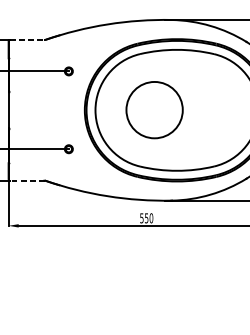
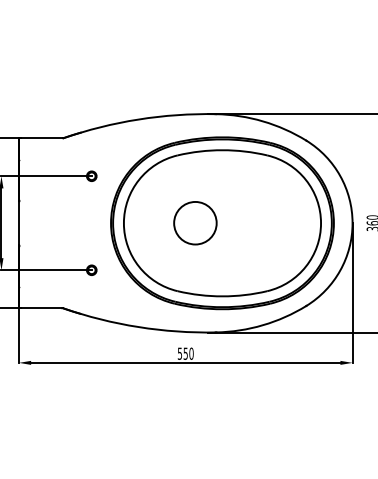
line: (28, 40) -> (42, 138), dashed -> solid
circle: (154, 110) -> (195, 223), size x0.62
line: (27, 180) -> (41, 308), dashed -> solid

